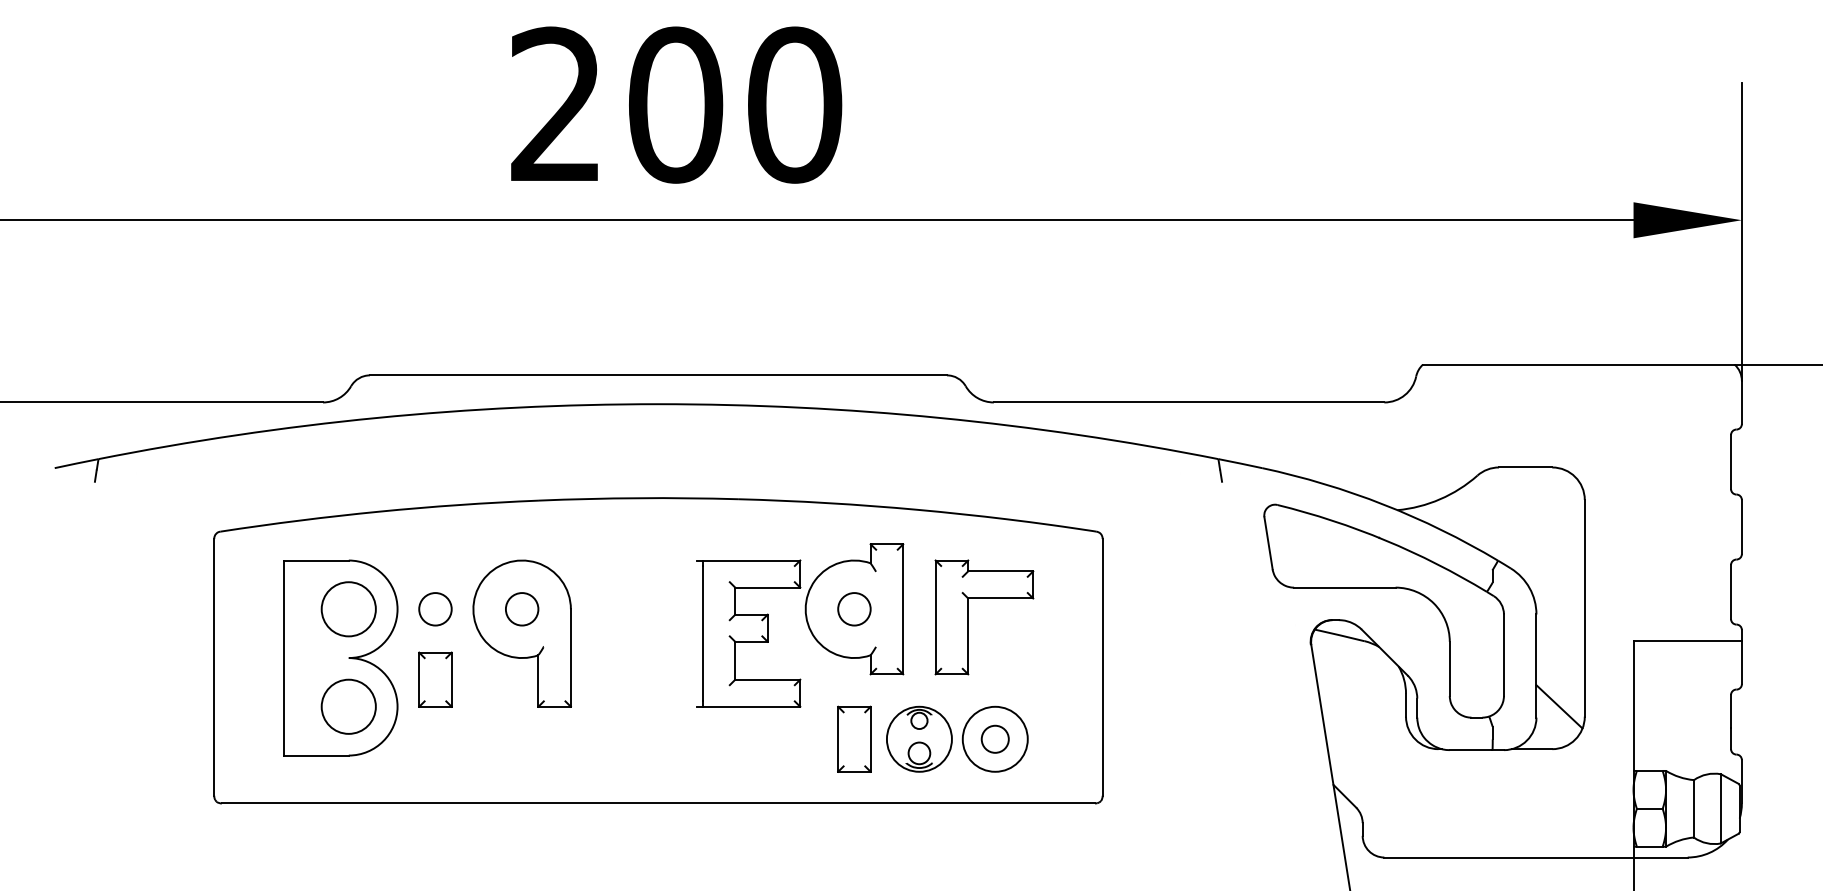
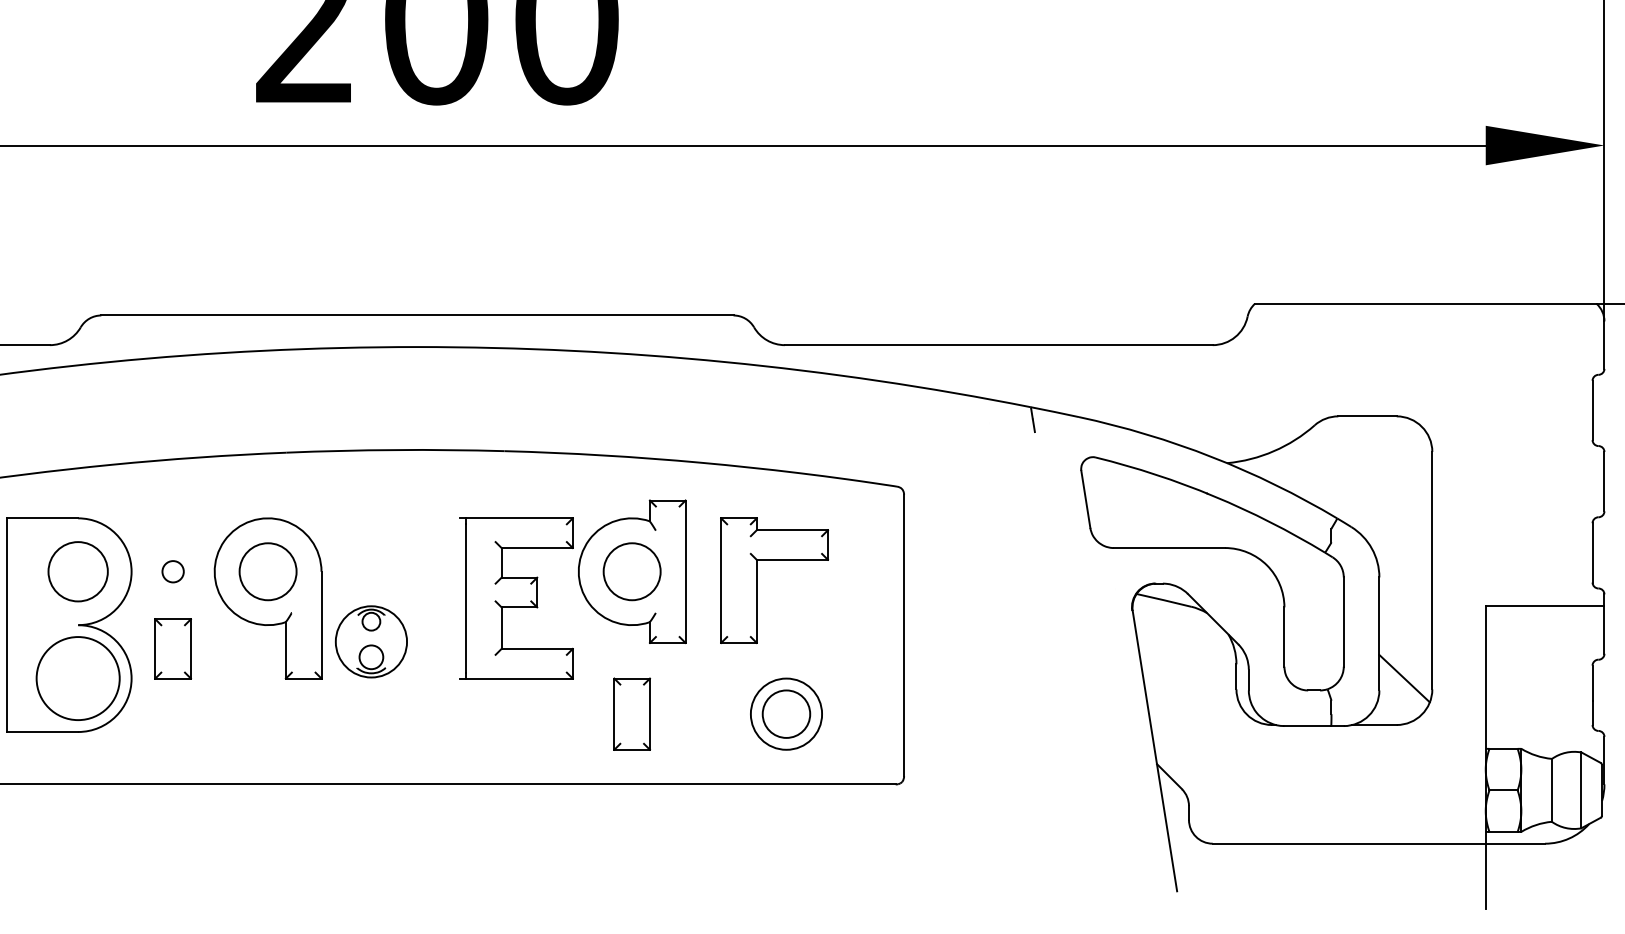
circle: (435, 609) -> (173, 571), size x0.6
circle: (521, 609) -> (267, 571), size x1.6
circle: (854, 609) -> (632, 571), size x1.6
circle: (348, 706) -> (77, 678), size x1.4
part: (919, 738) -> (371, 641), moved
circle: (994, 738) -> (785, 713), size x1.6

